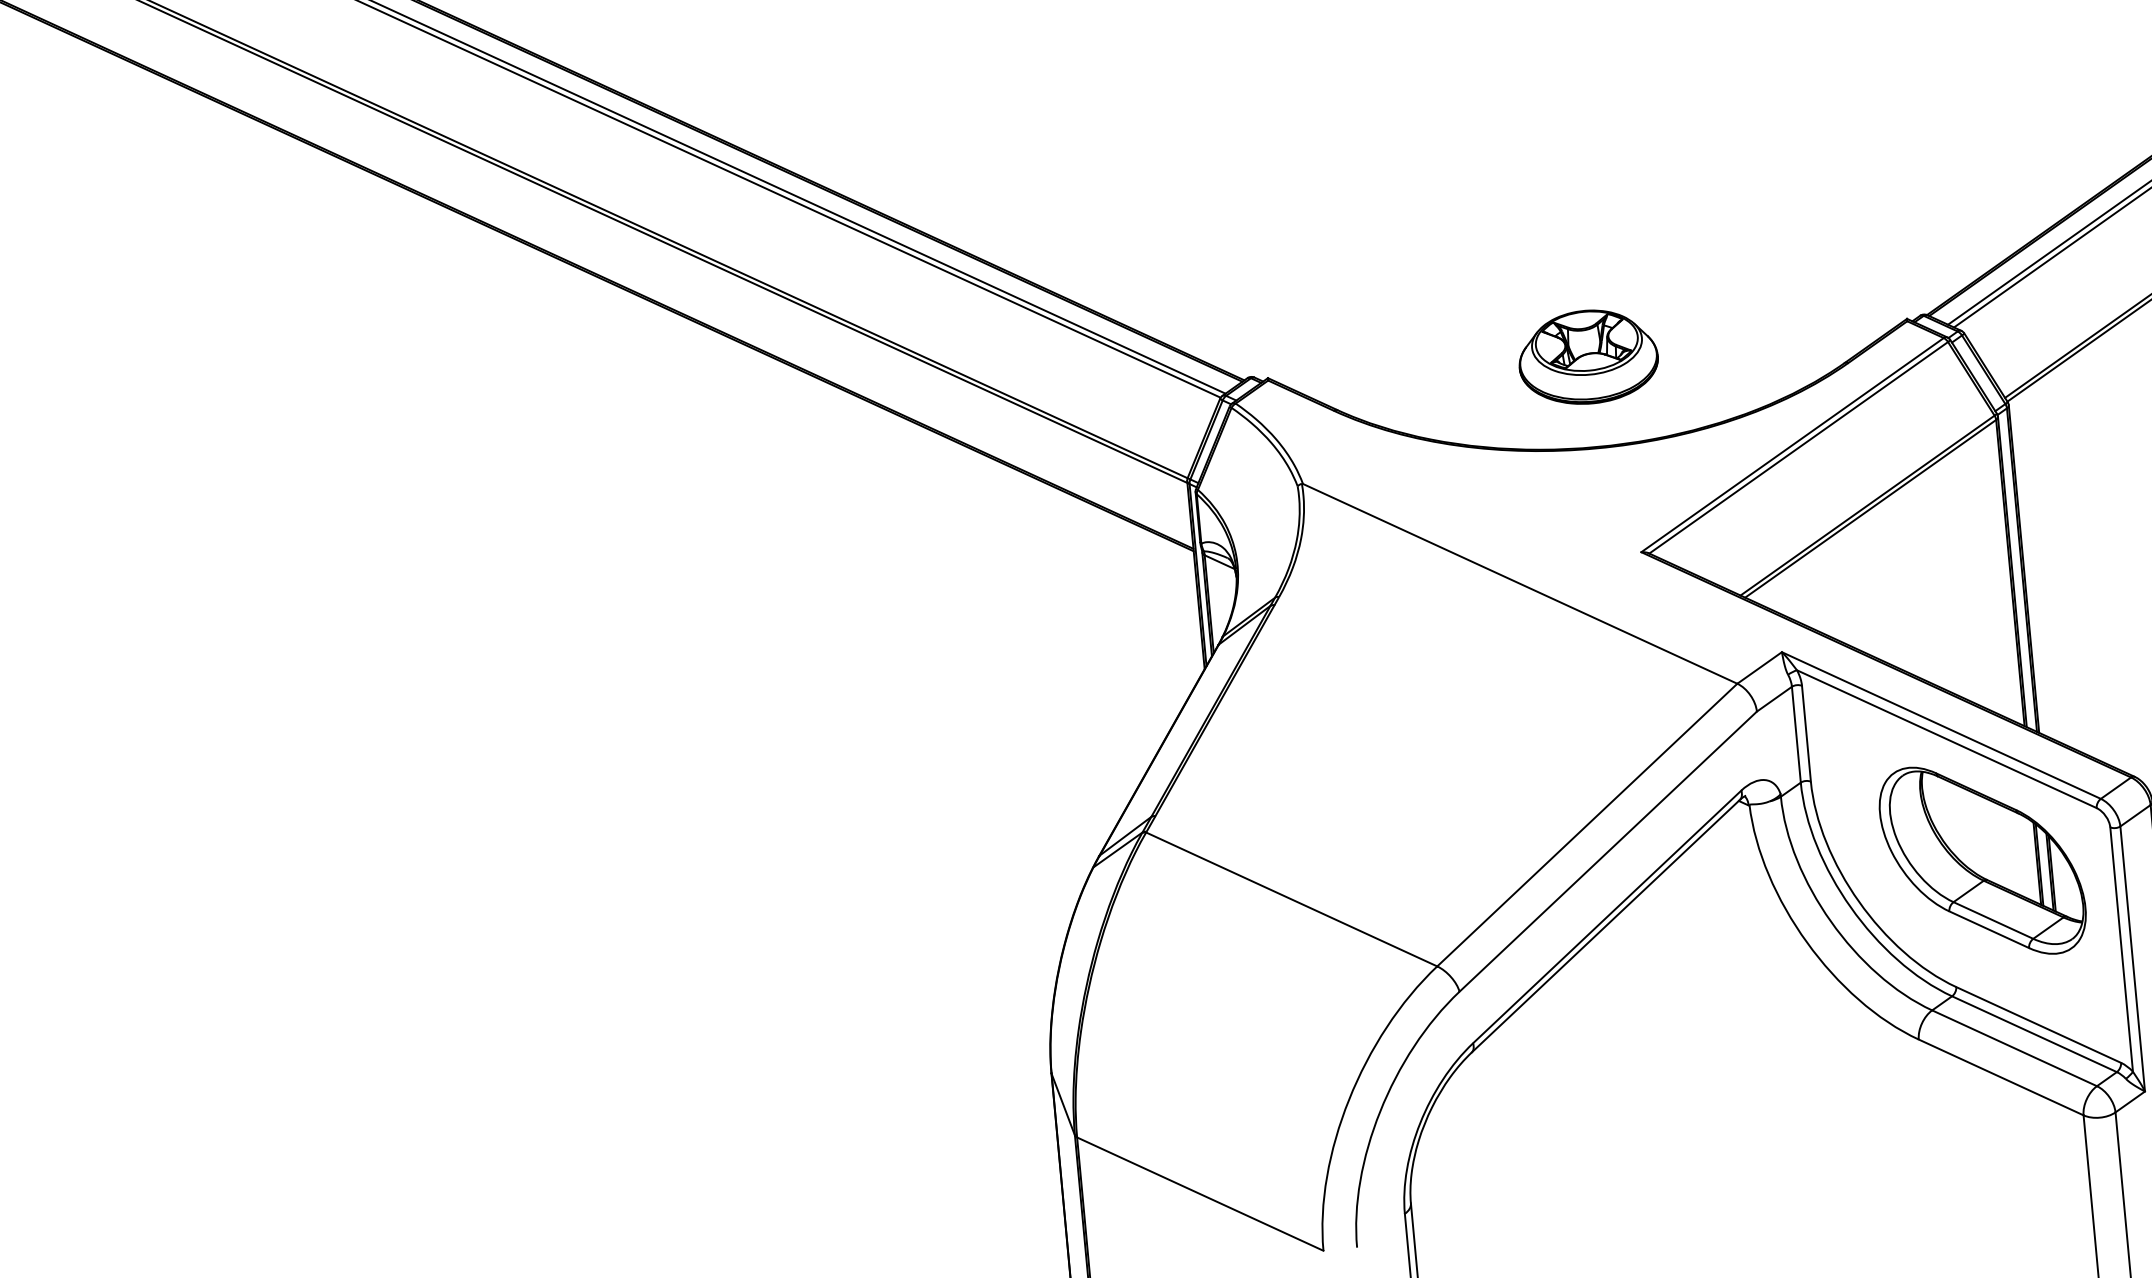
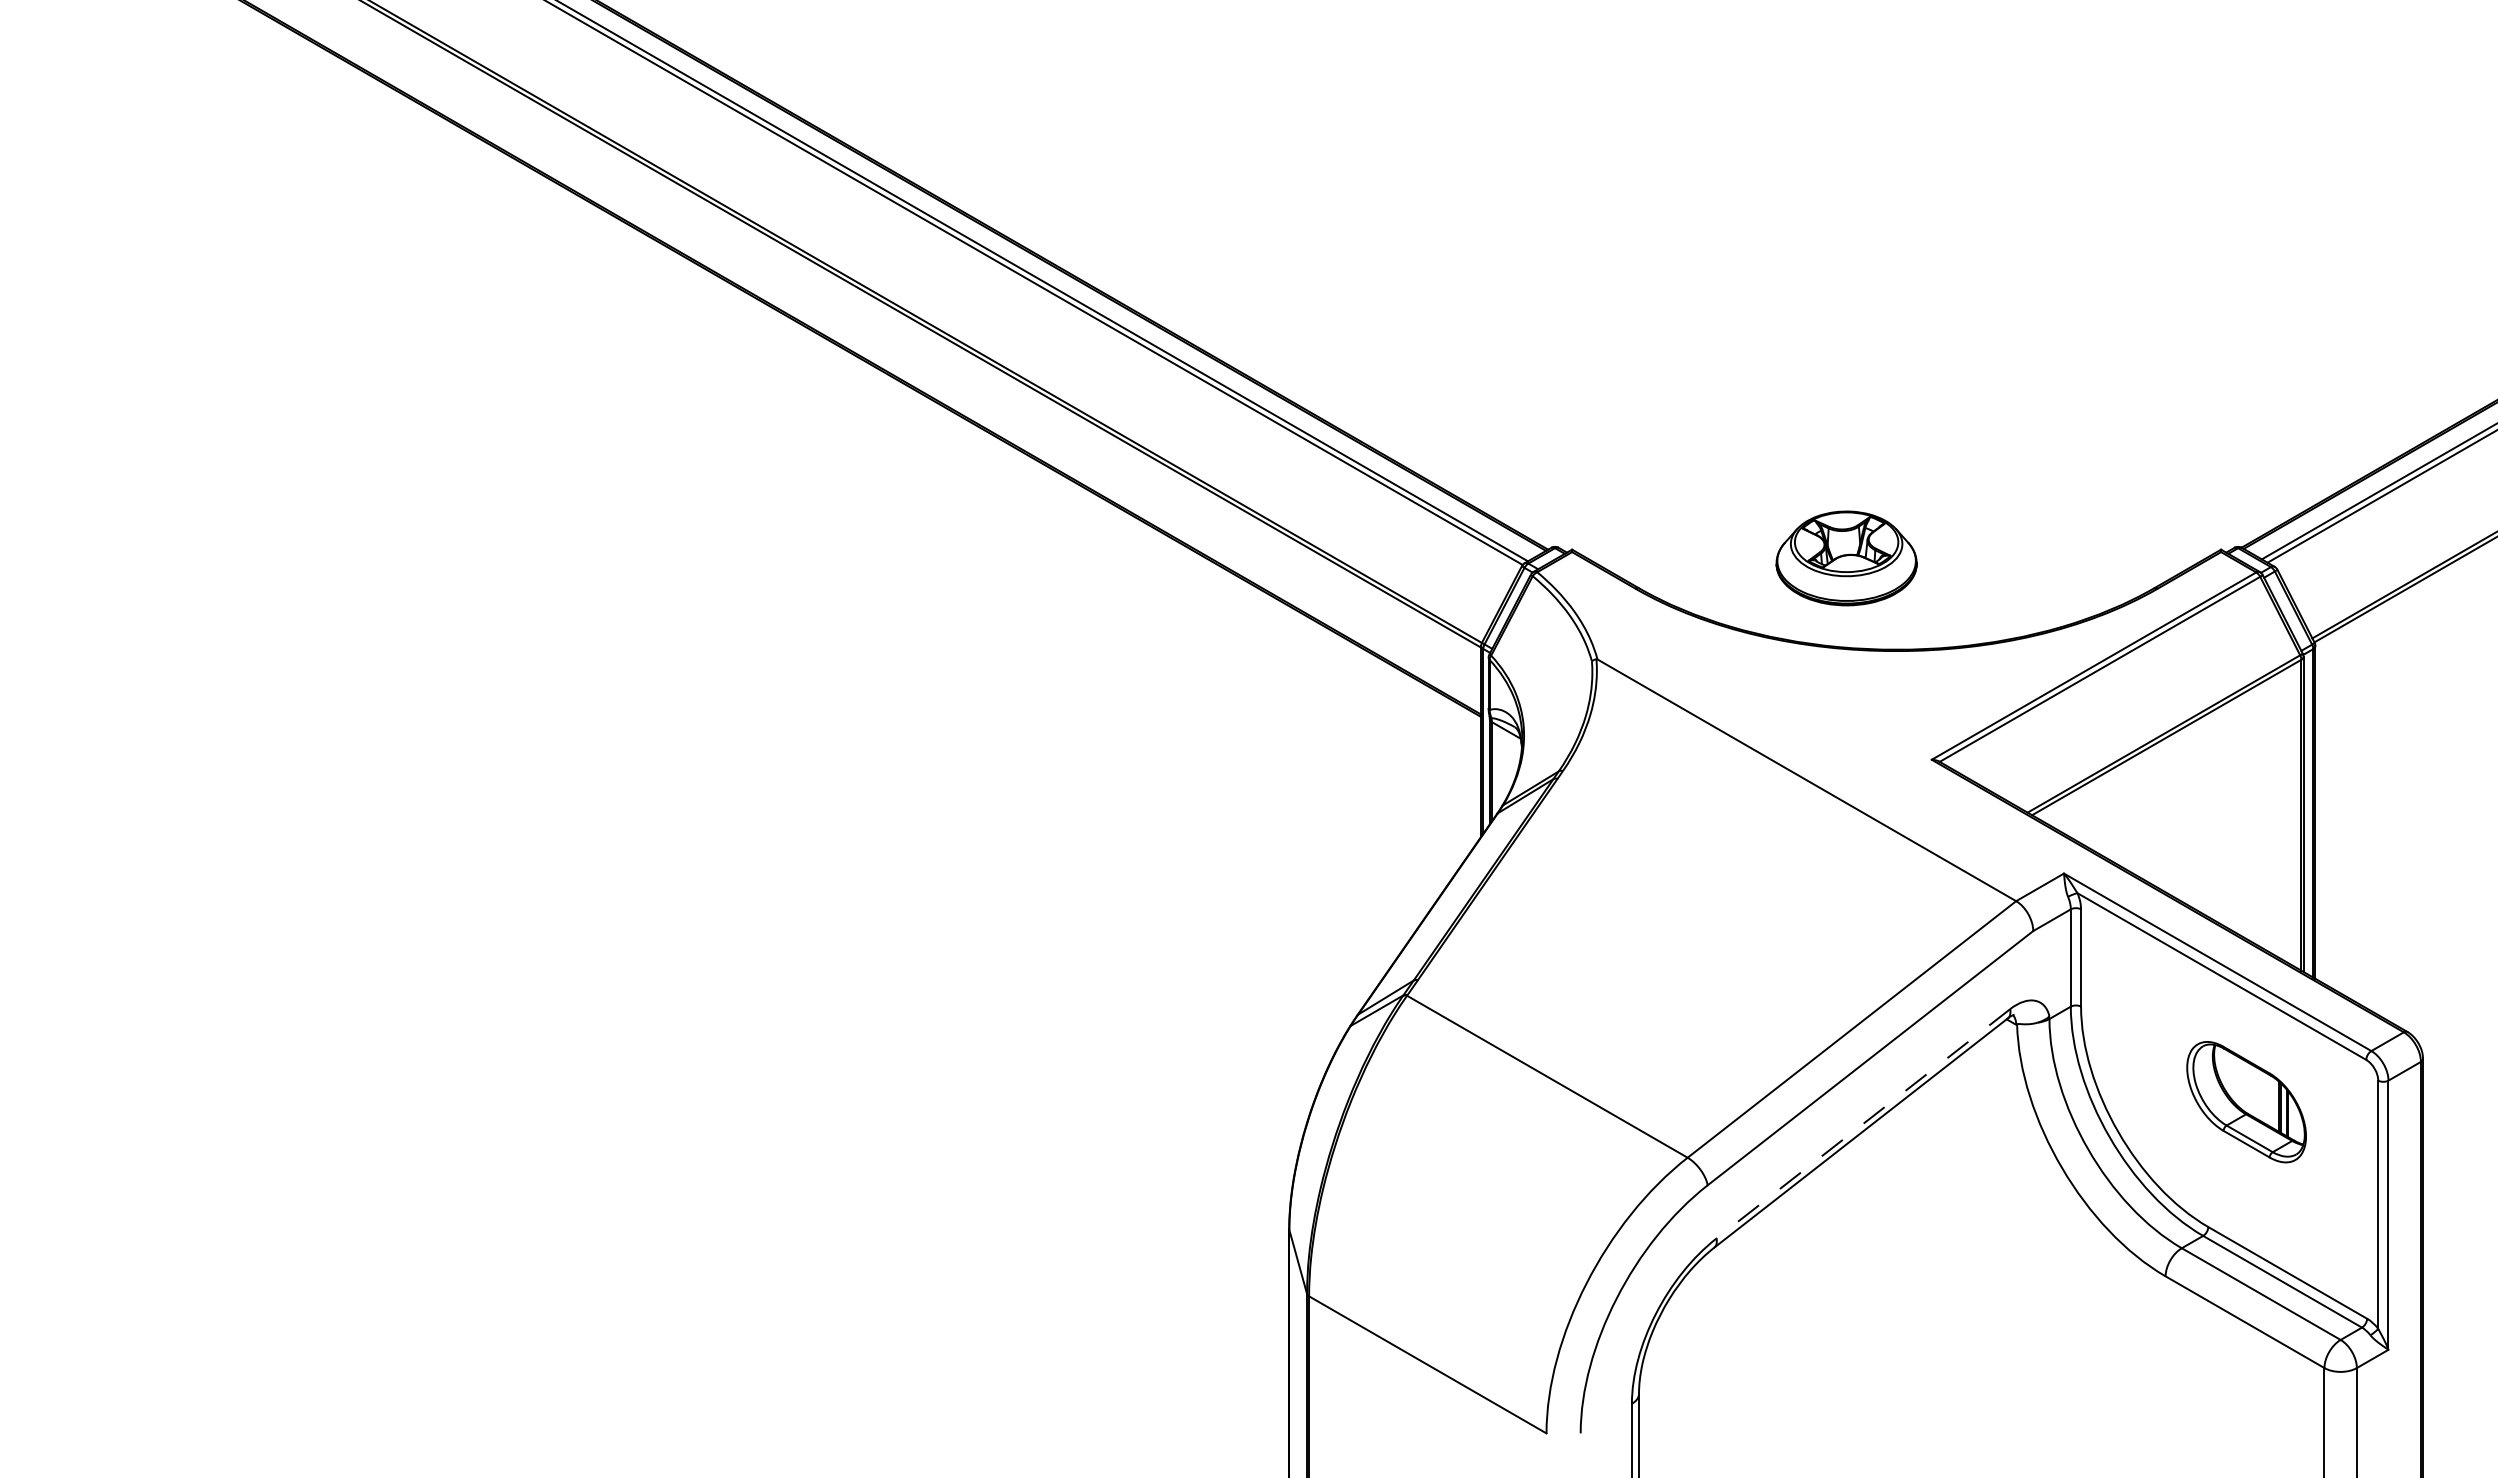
part: (1588, 357) -> (1846, 558), moved
part: (1982, 859) -> (2246, 1101), size x0.6
line: (1607, 917) -> (1863, 1124), solid -> dashed

